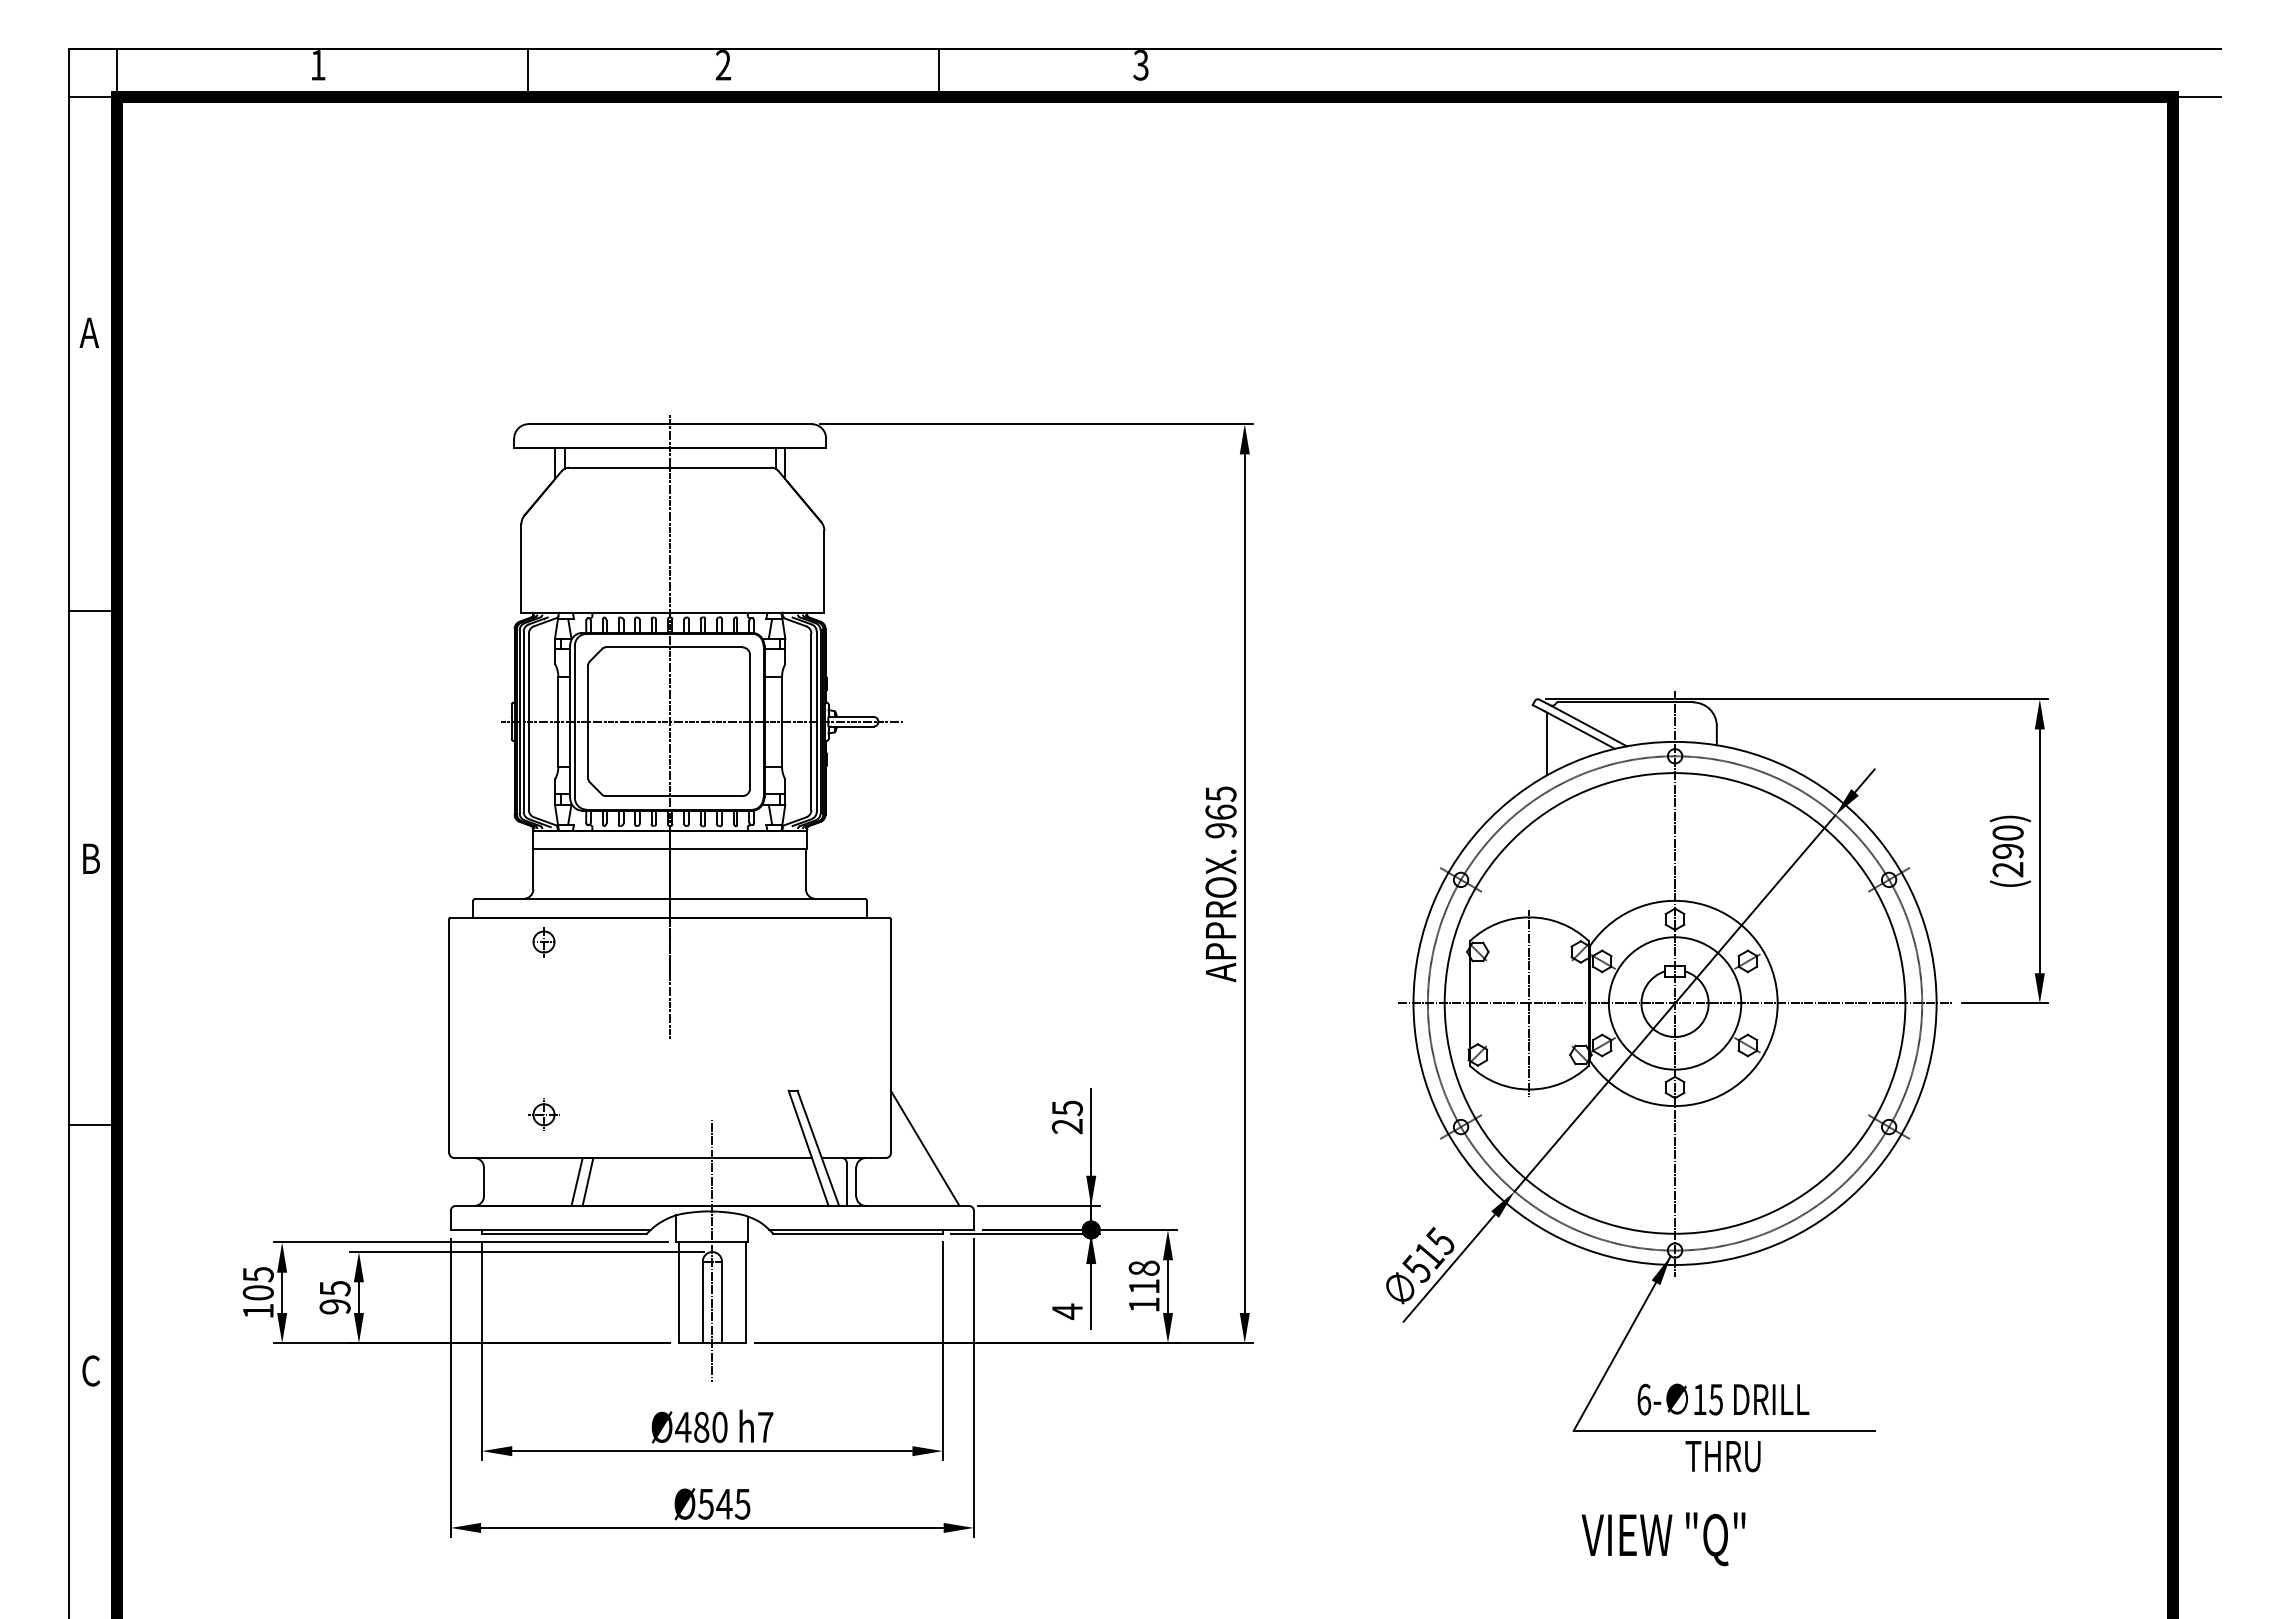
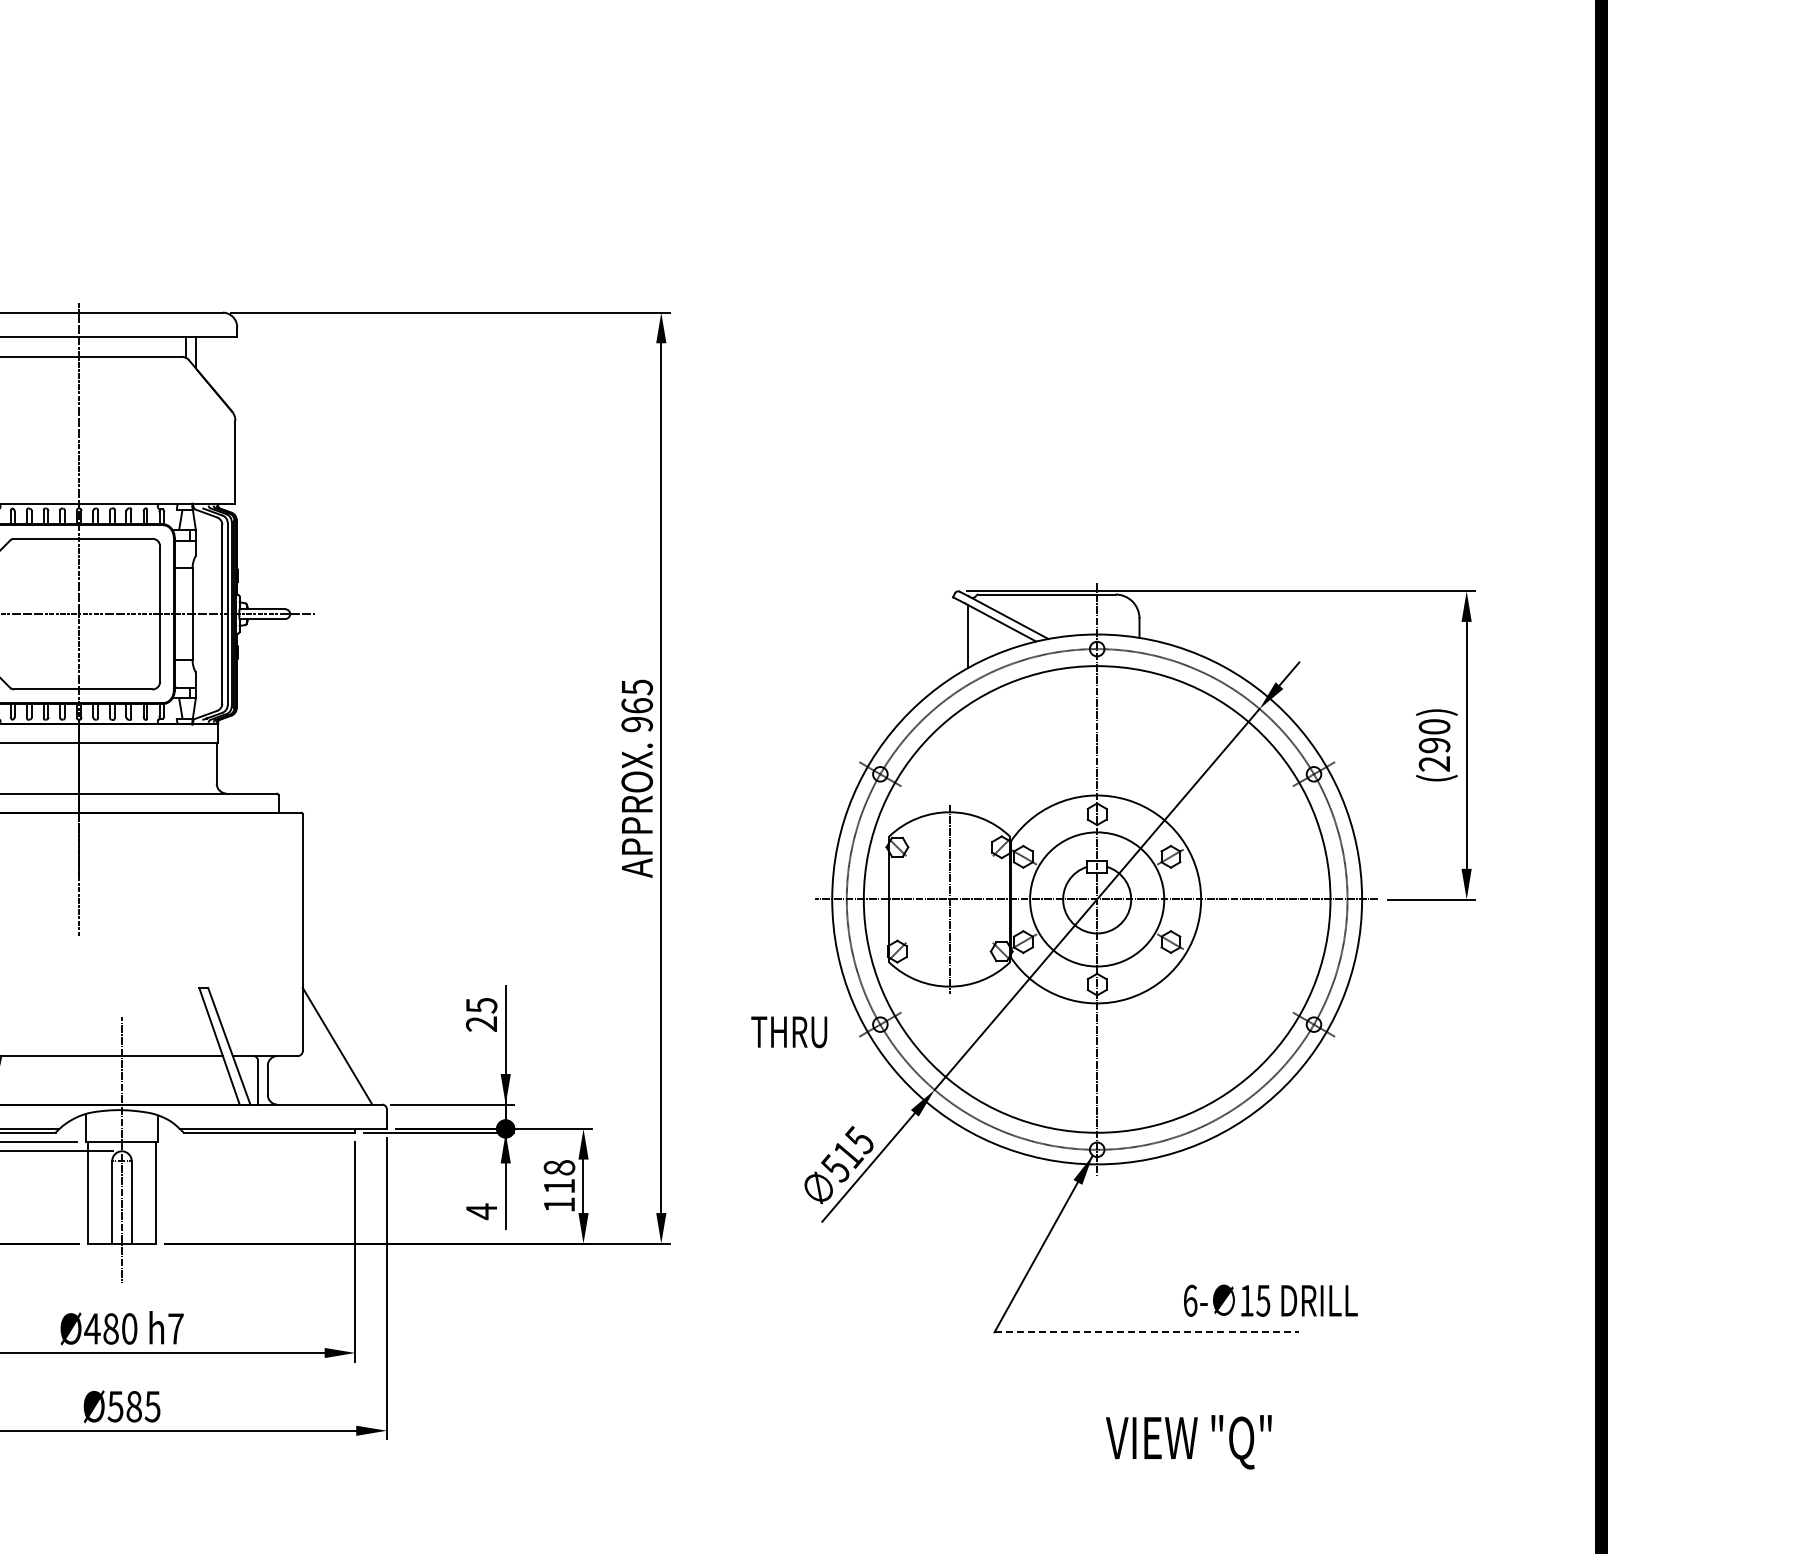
text: (1723, 1399) -> (1270, 1300), moved
line: (1724, 1430) -> (1147, 1332), solid -> dashed
text: (1722, 1456) -> (788, 1032), moved
text: (724, 1503) -> (134, 1406), Ø545 -> Ø585
text: (1663, 1539) -> (1188, 1442), moved

